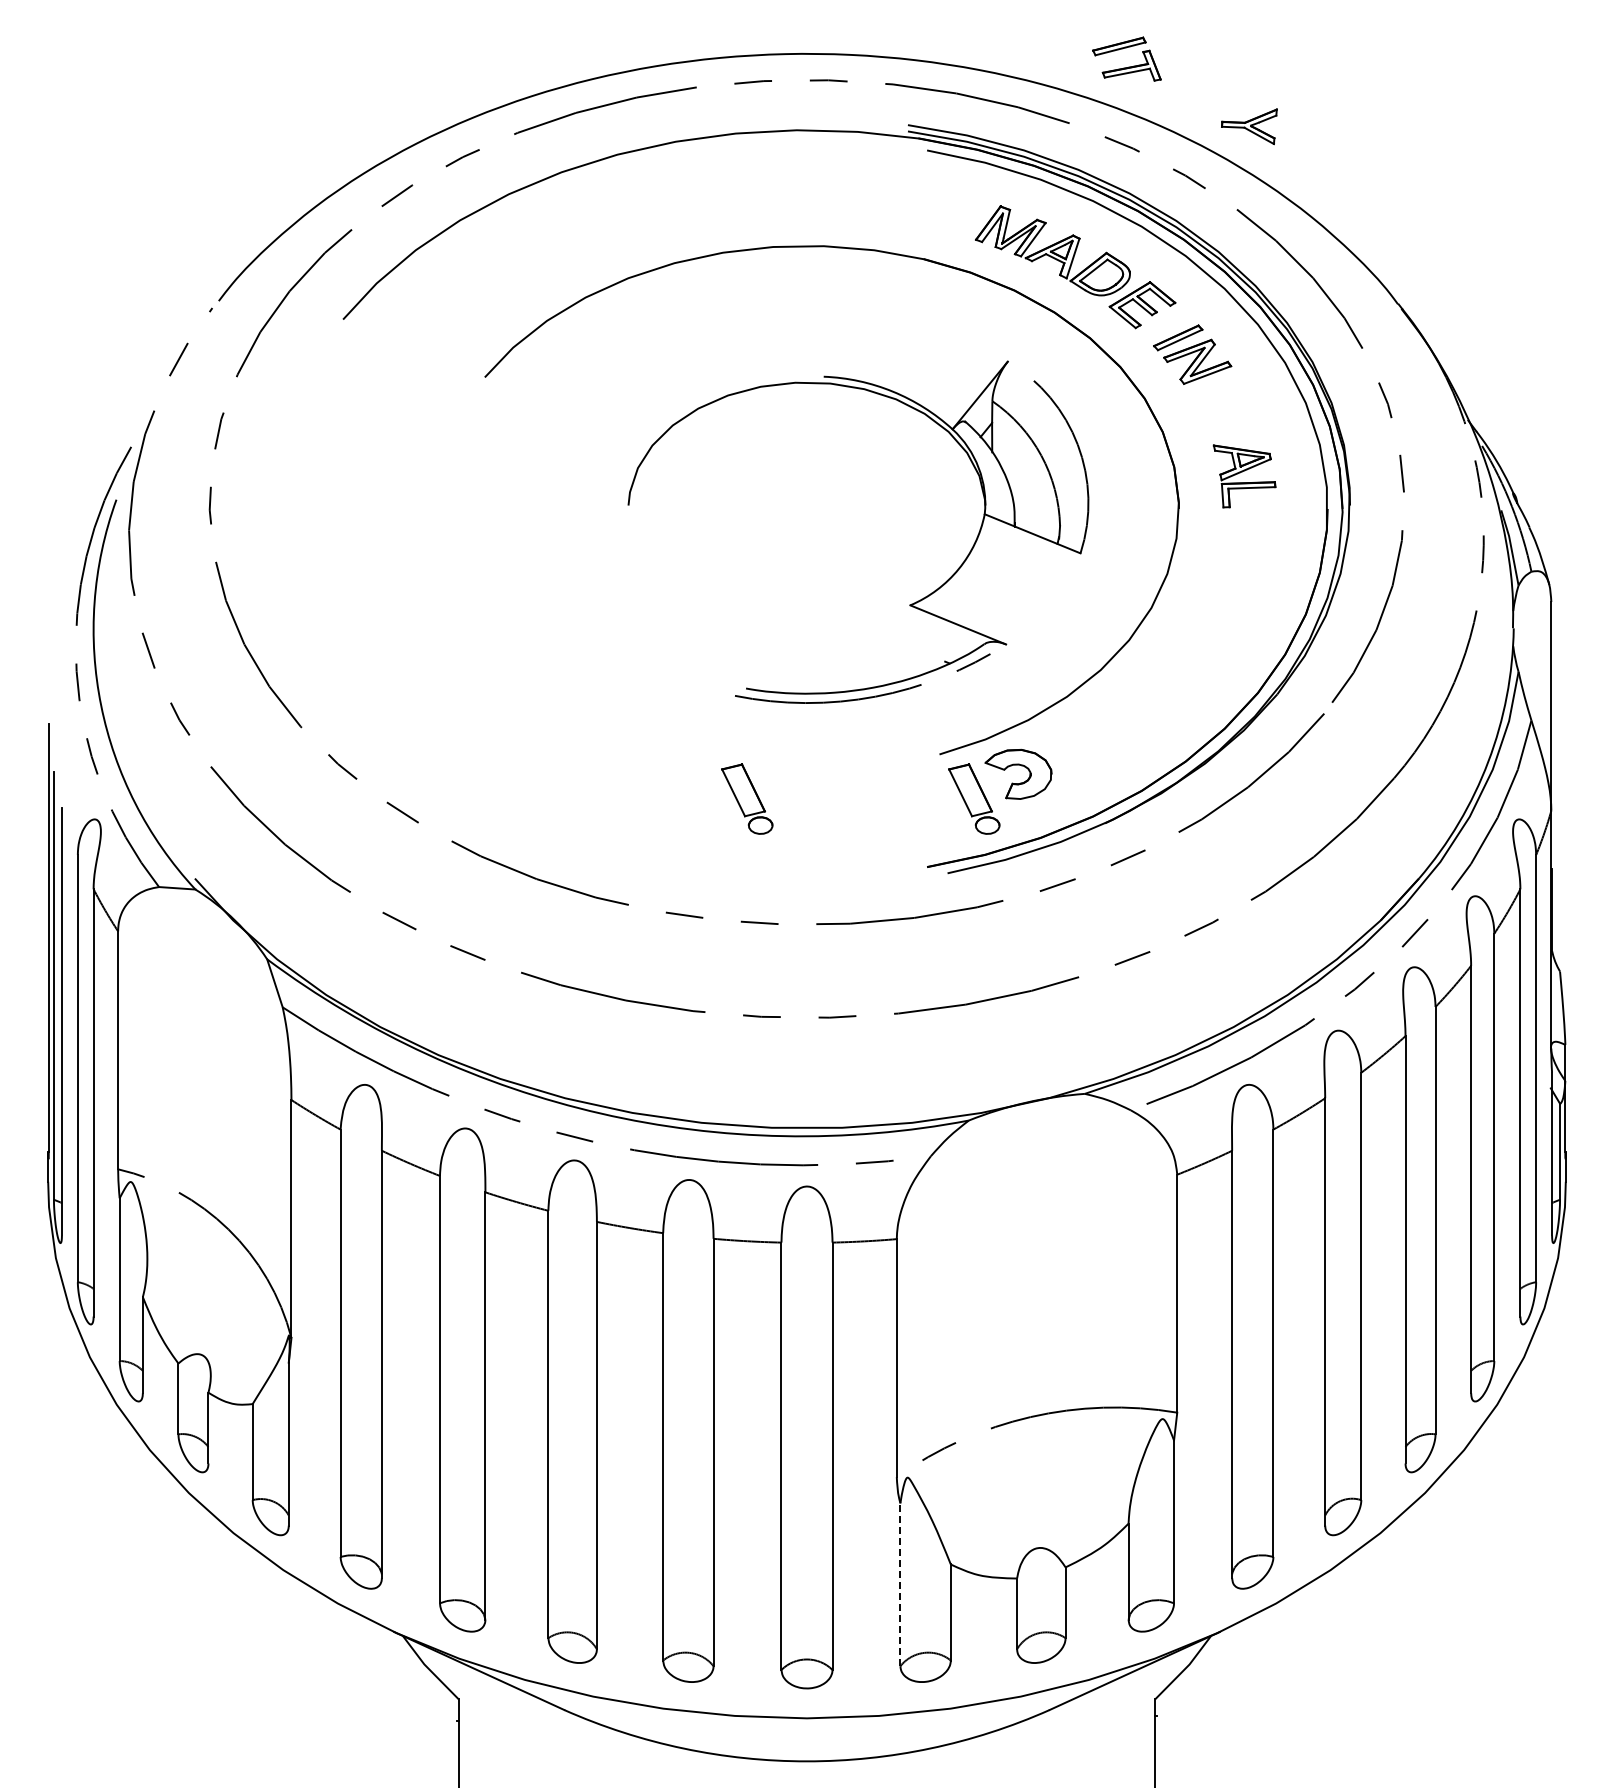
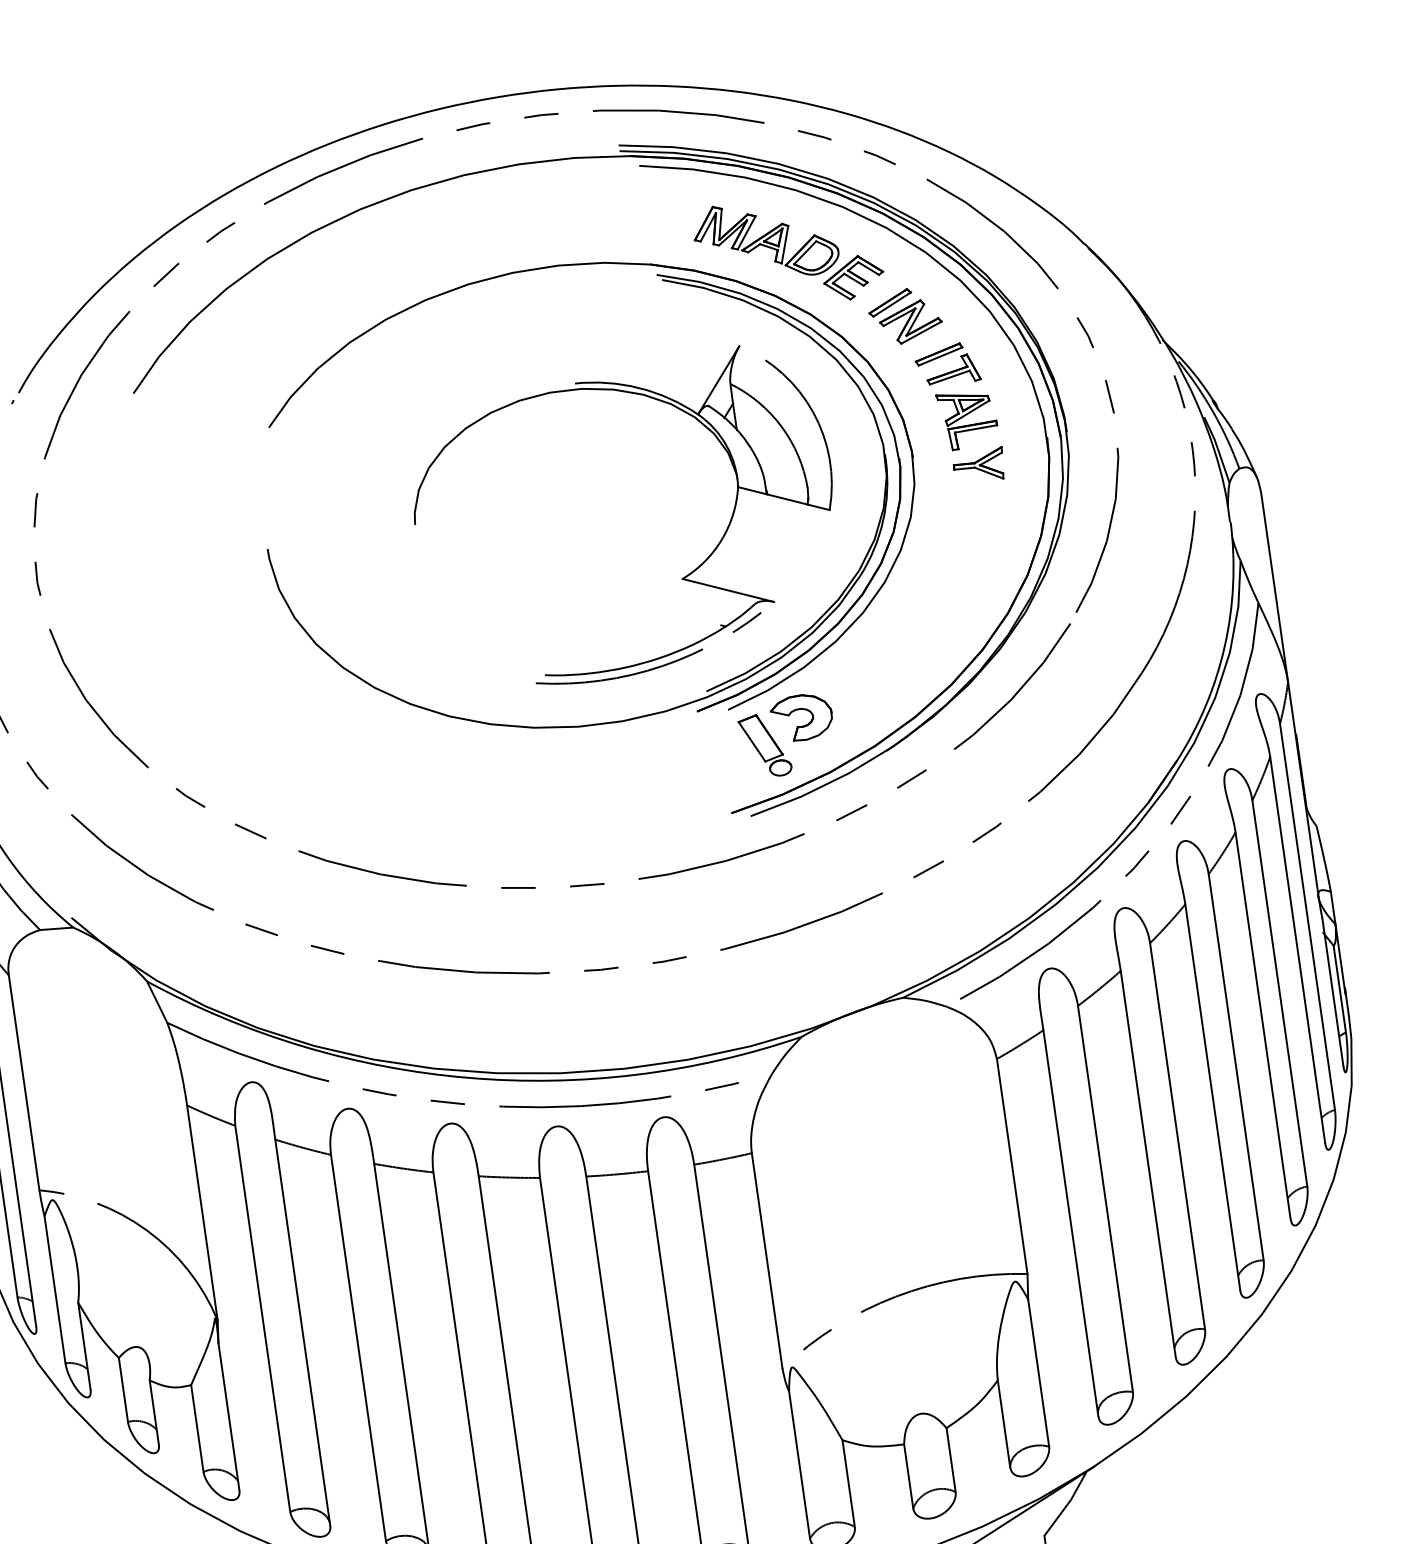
part: (1128, 66) -> (949, 371), moved
part: (1249, 126) -> (979, 465), moved
part: (830, 748) -> (628, 718), added
part: (747, 798) -> (560, 774), removed
line: (900, 1584) -> (799, 1464), dashed -> solid

